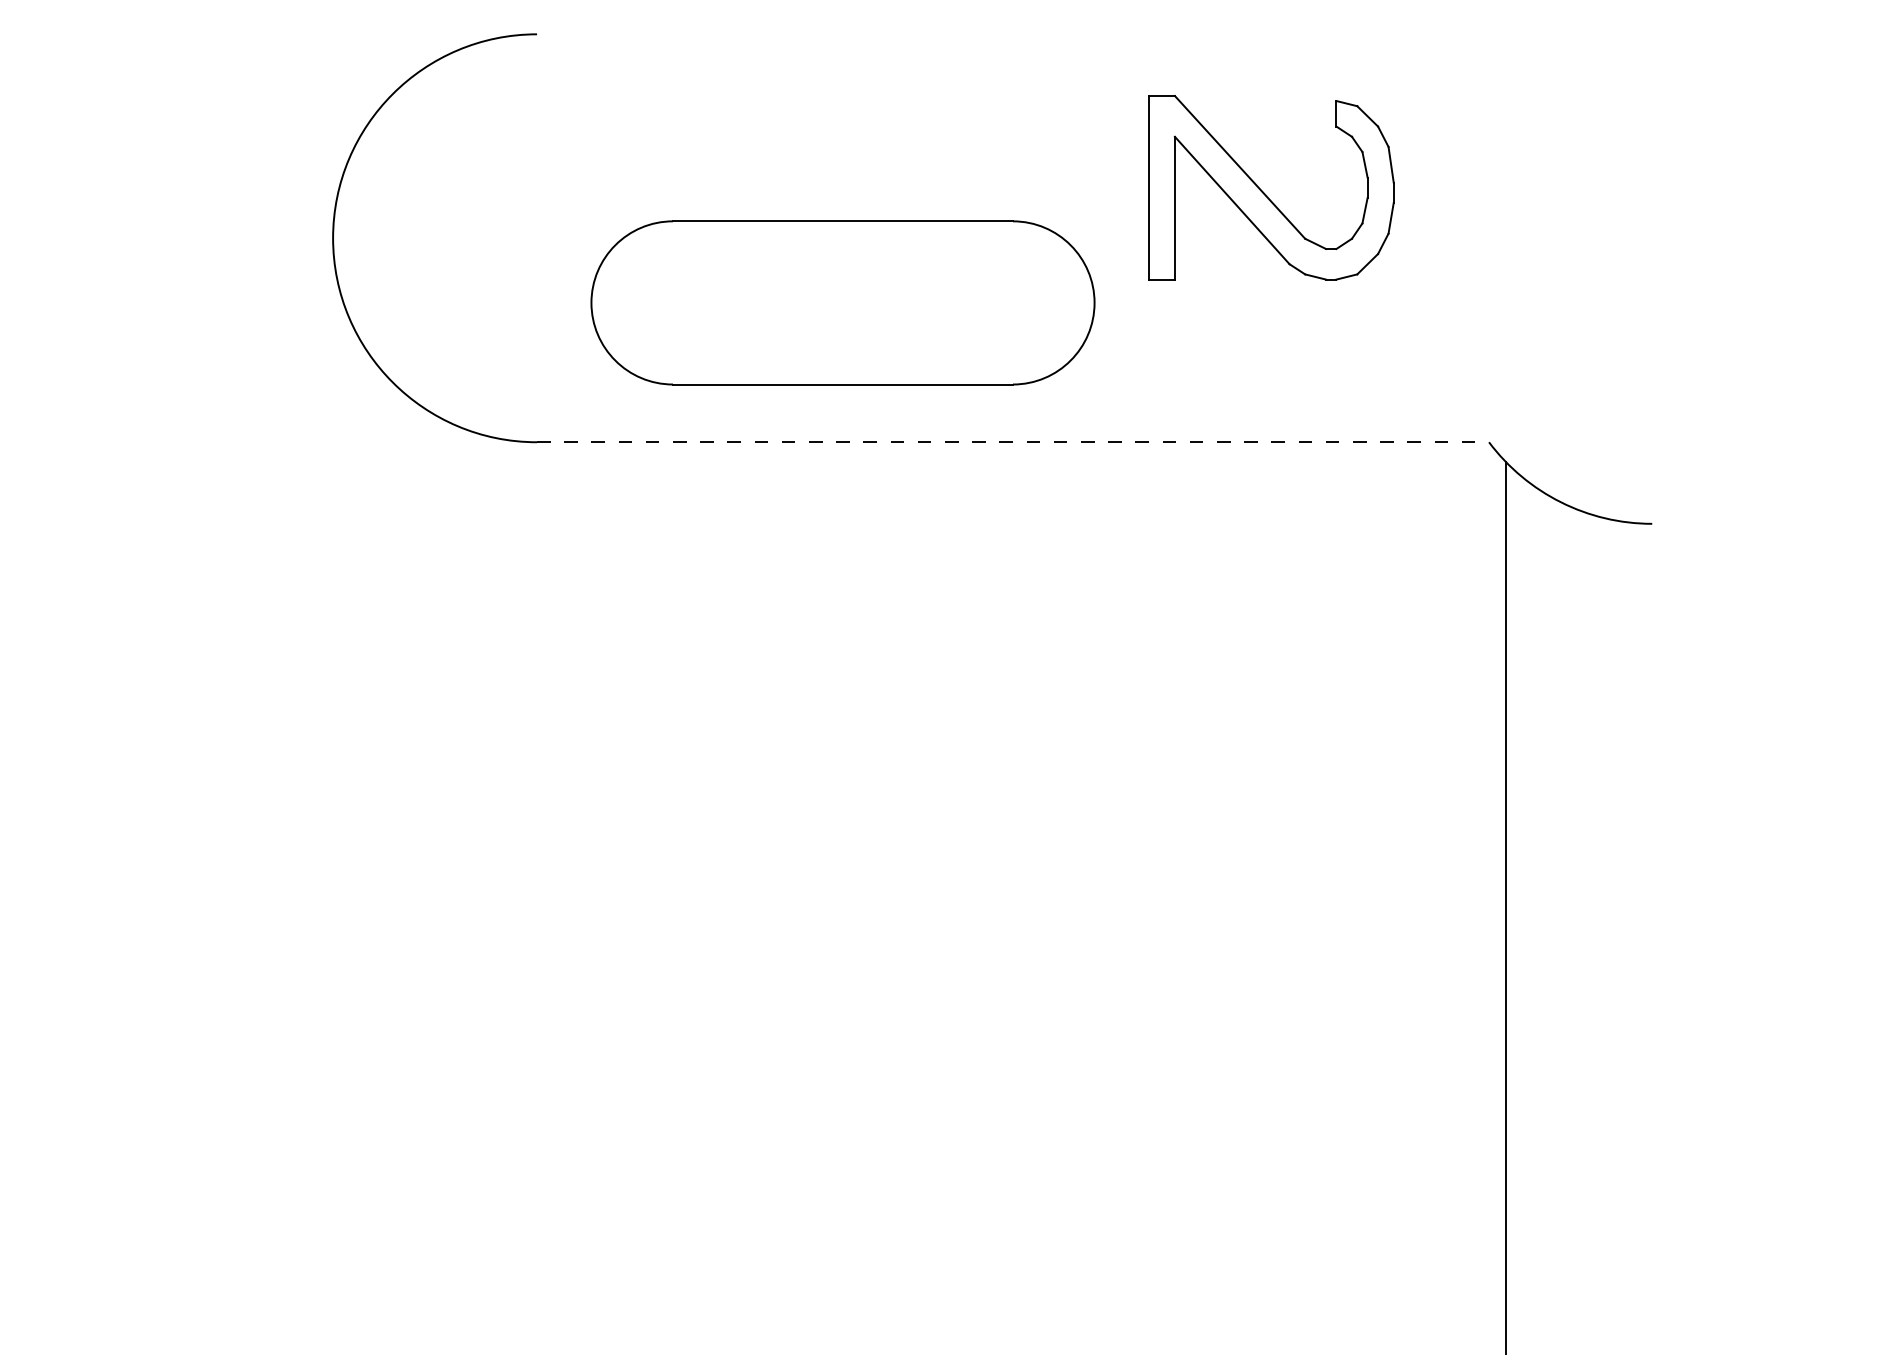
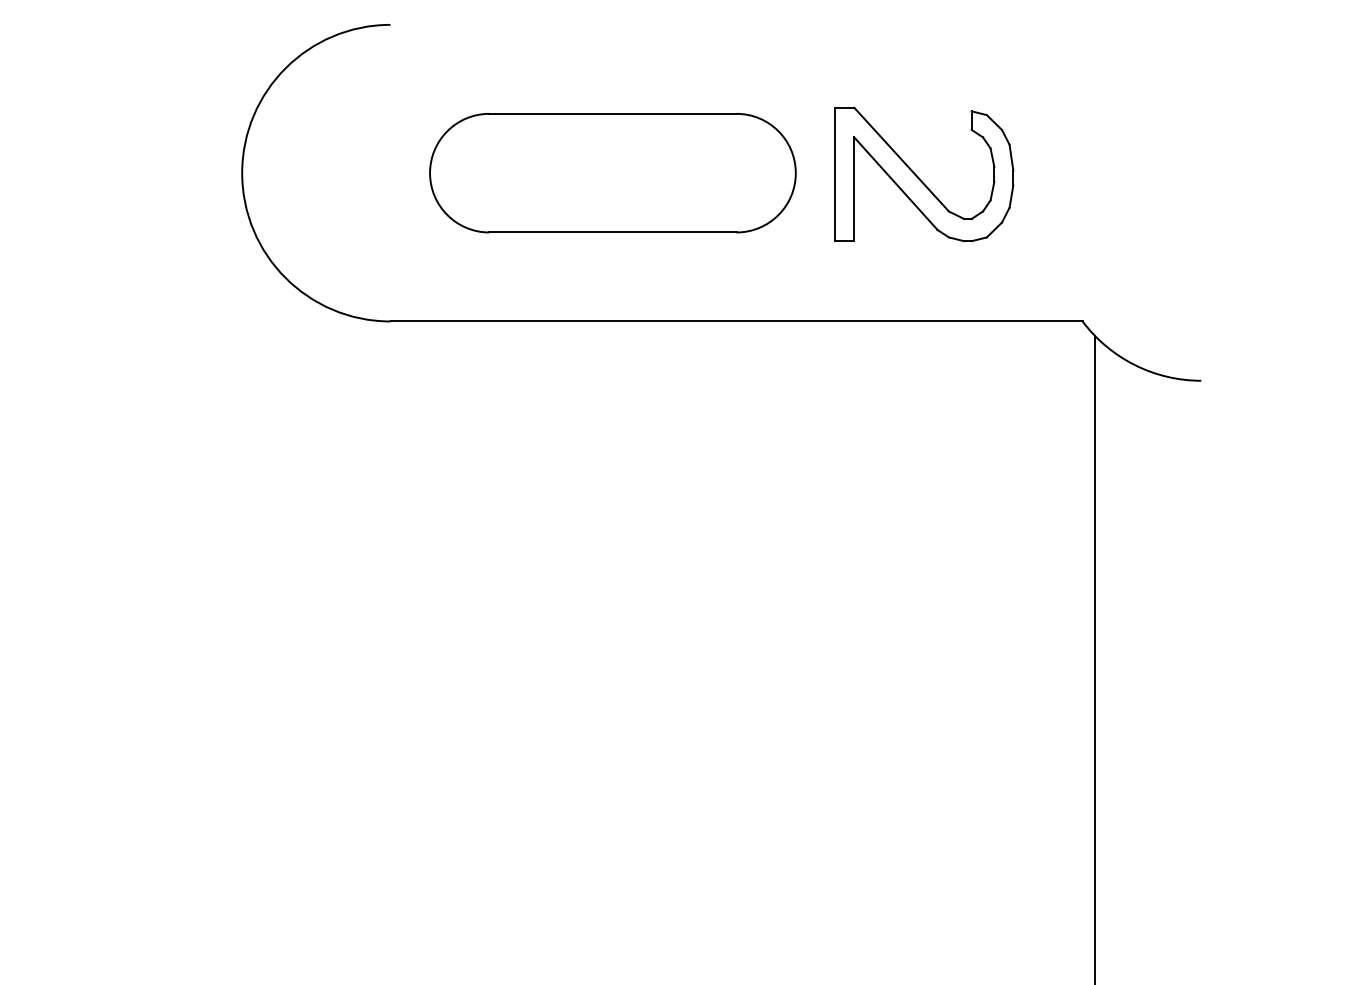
part: (1271, 187) -> (924, 174), moved
part: (842, 303) -> (612, 173), moved
line: (1014, 442) -> (737, 321), dashed -> solid

